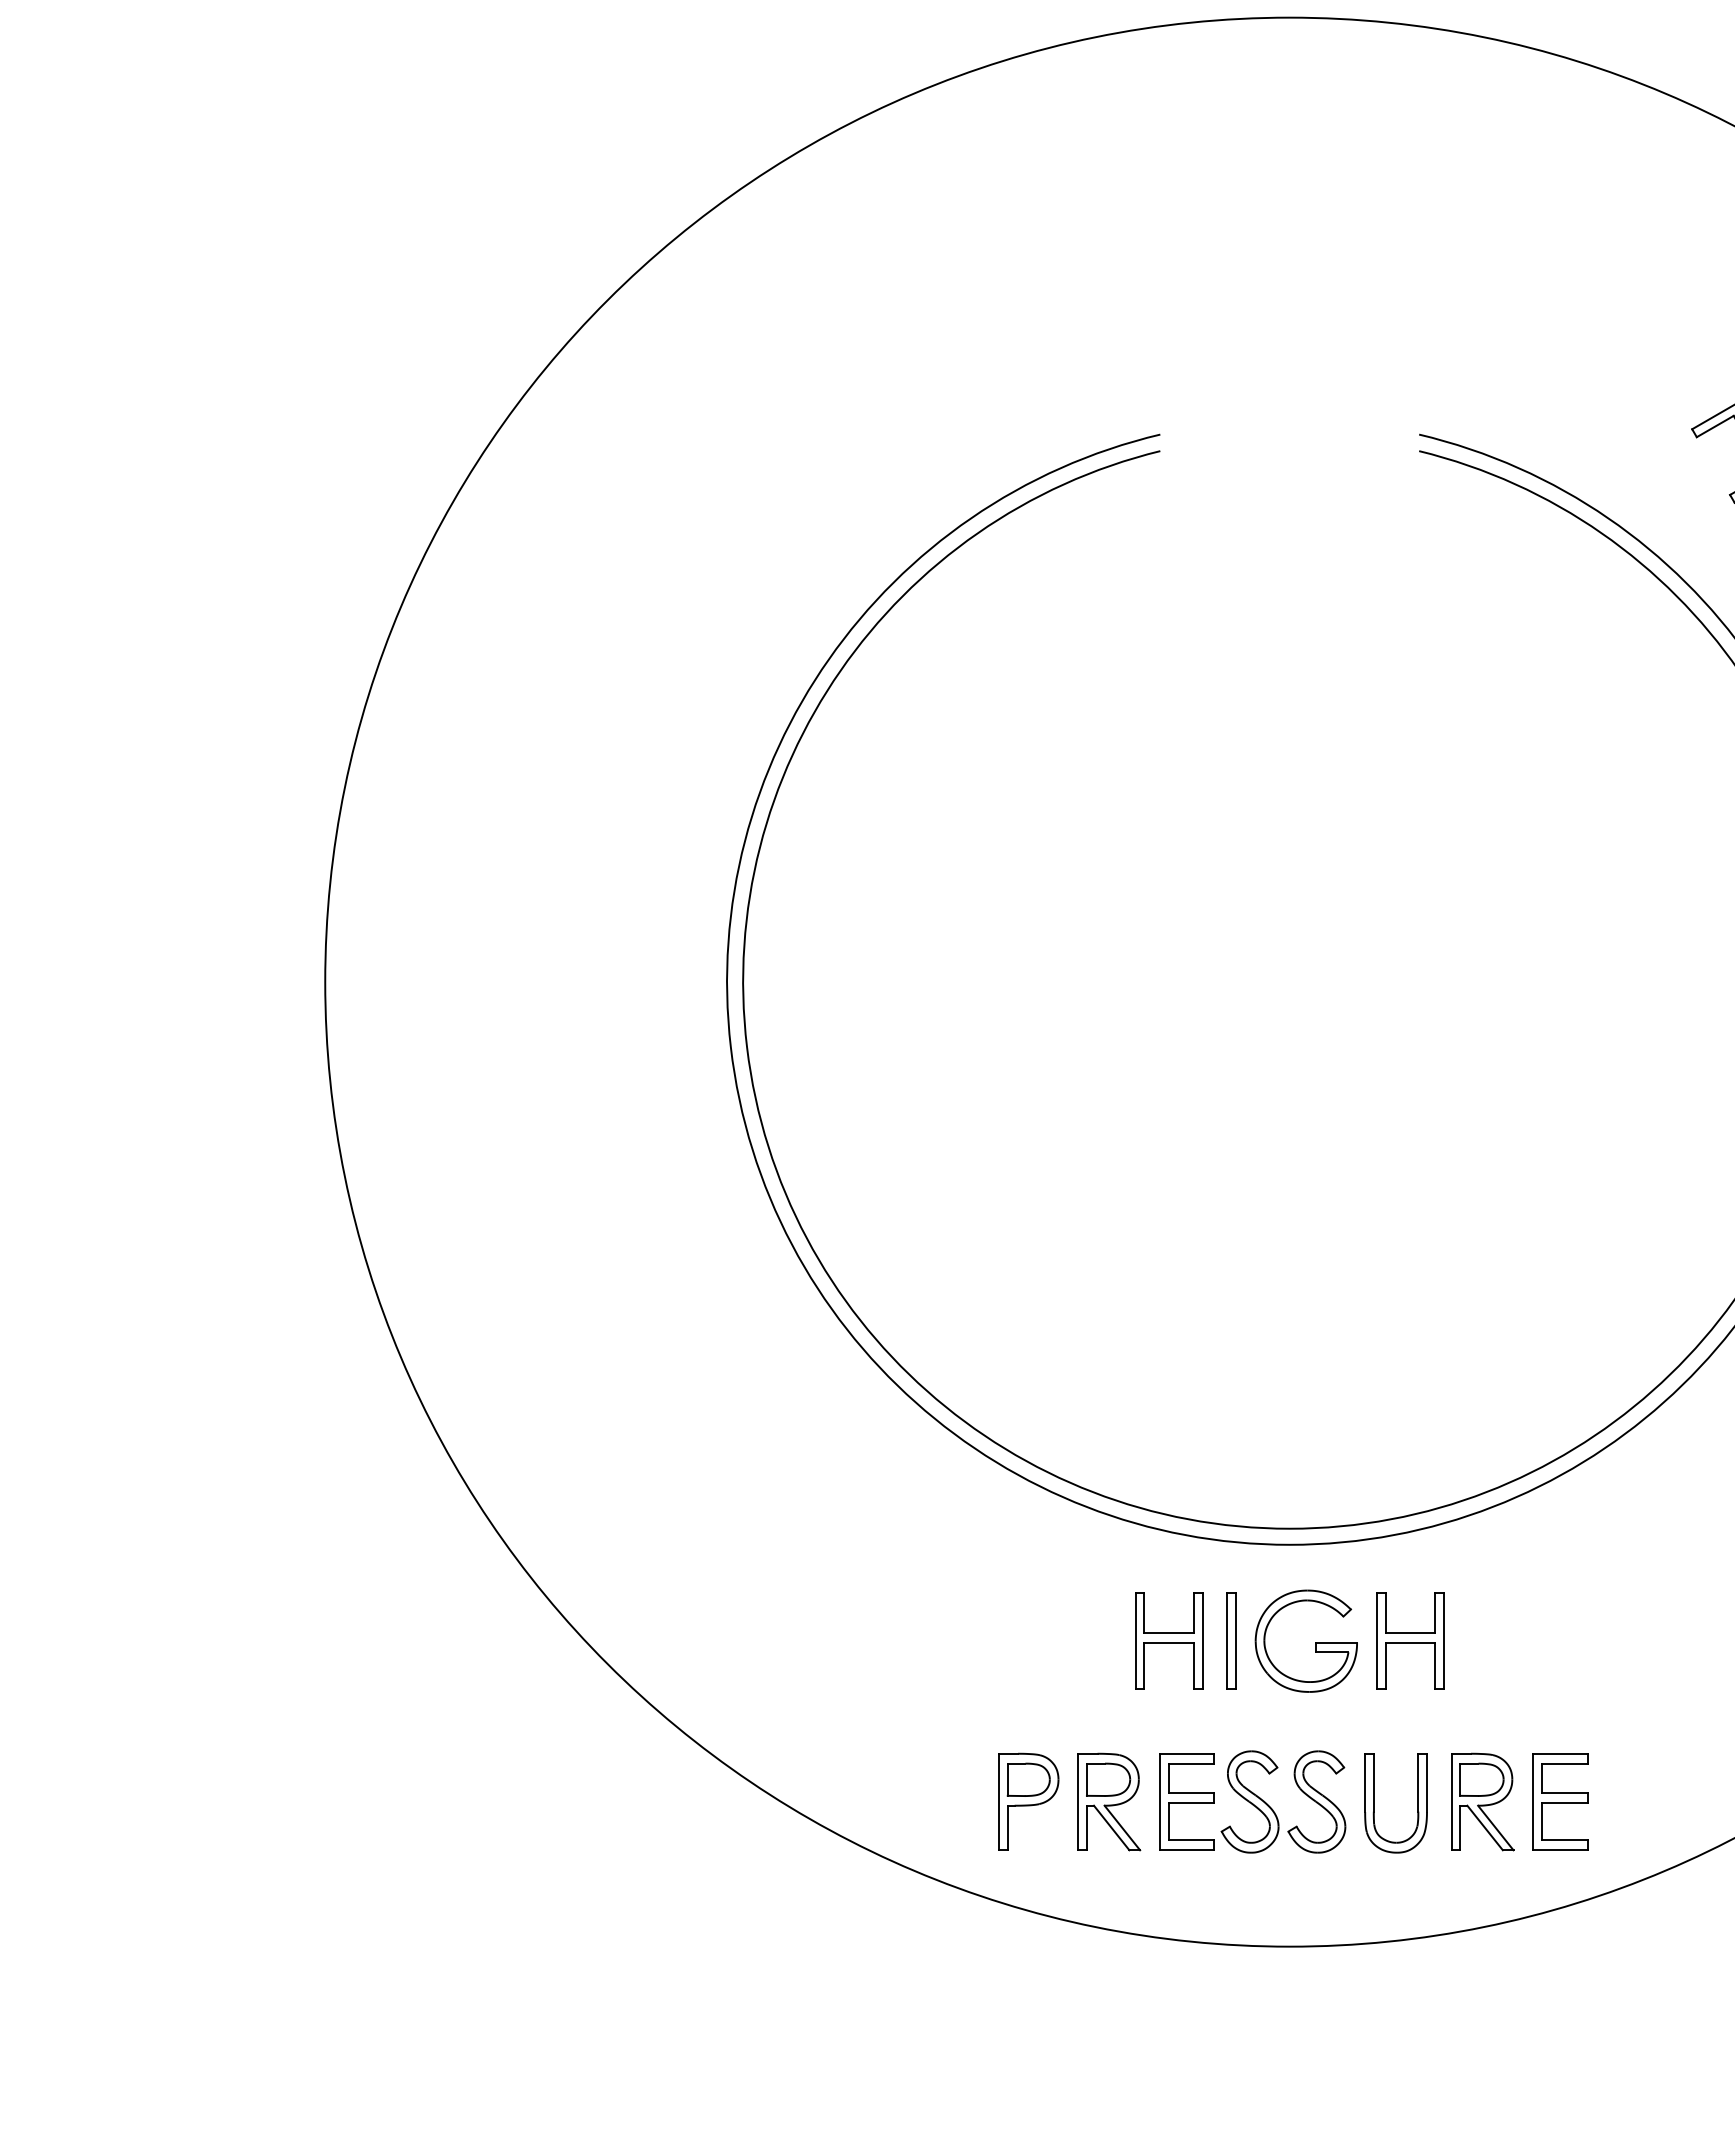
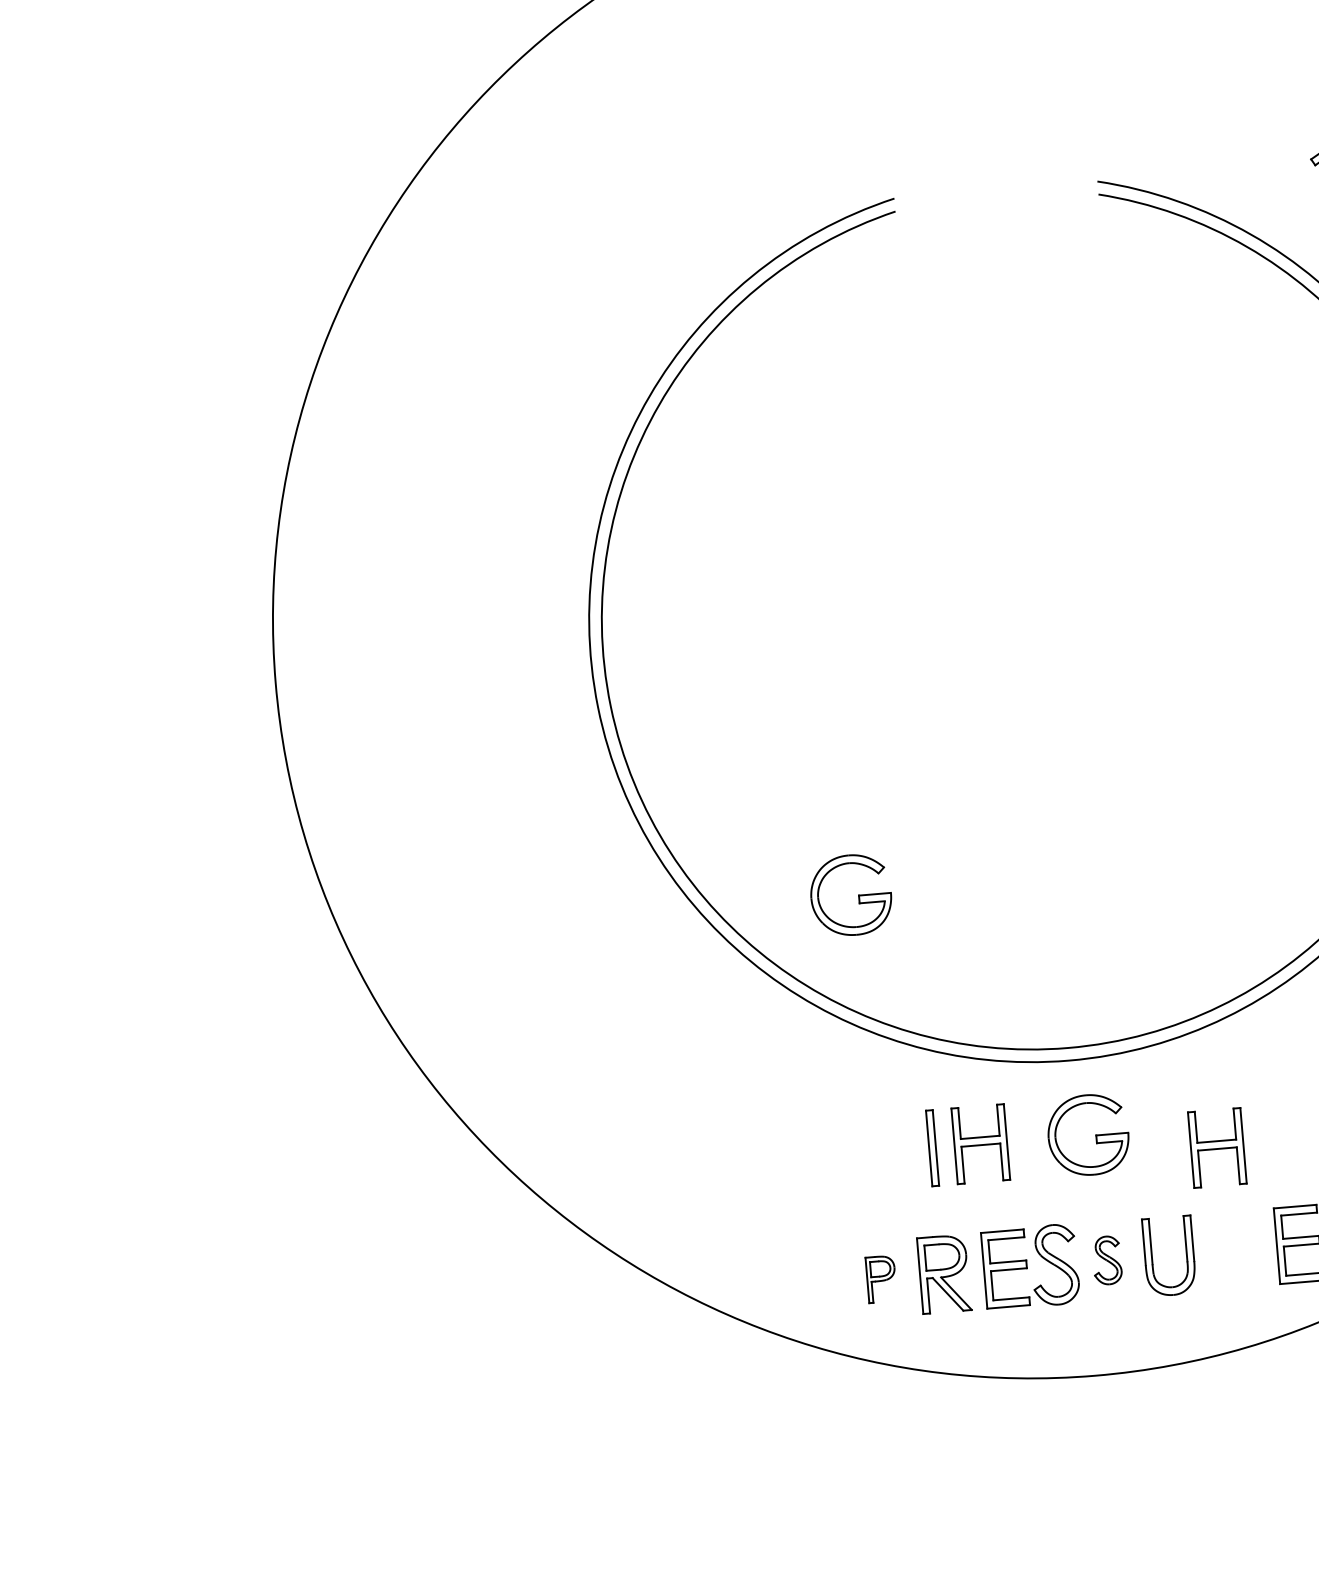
part: (1040, 1313) -> (858, 895), added
part: (1231, 1640) -> (932, 1147), moved
part: (1410, 1640) -> (1217, 1147), moved
part: (1028, 1801) -> (881, 1279), size x0.6
part: (1316, 1801) -> (1106, 1260), size x0.6
part: (1482, 1801) -> (1237, 1249), removed

